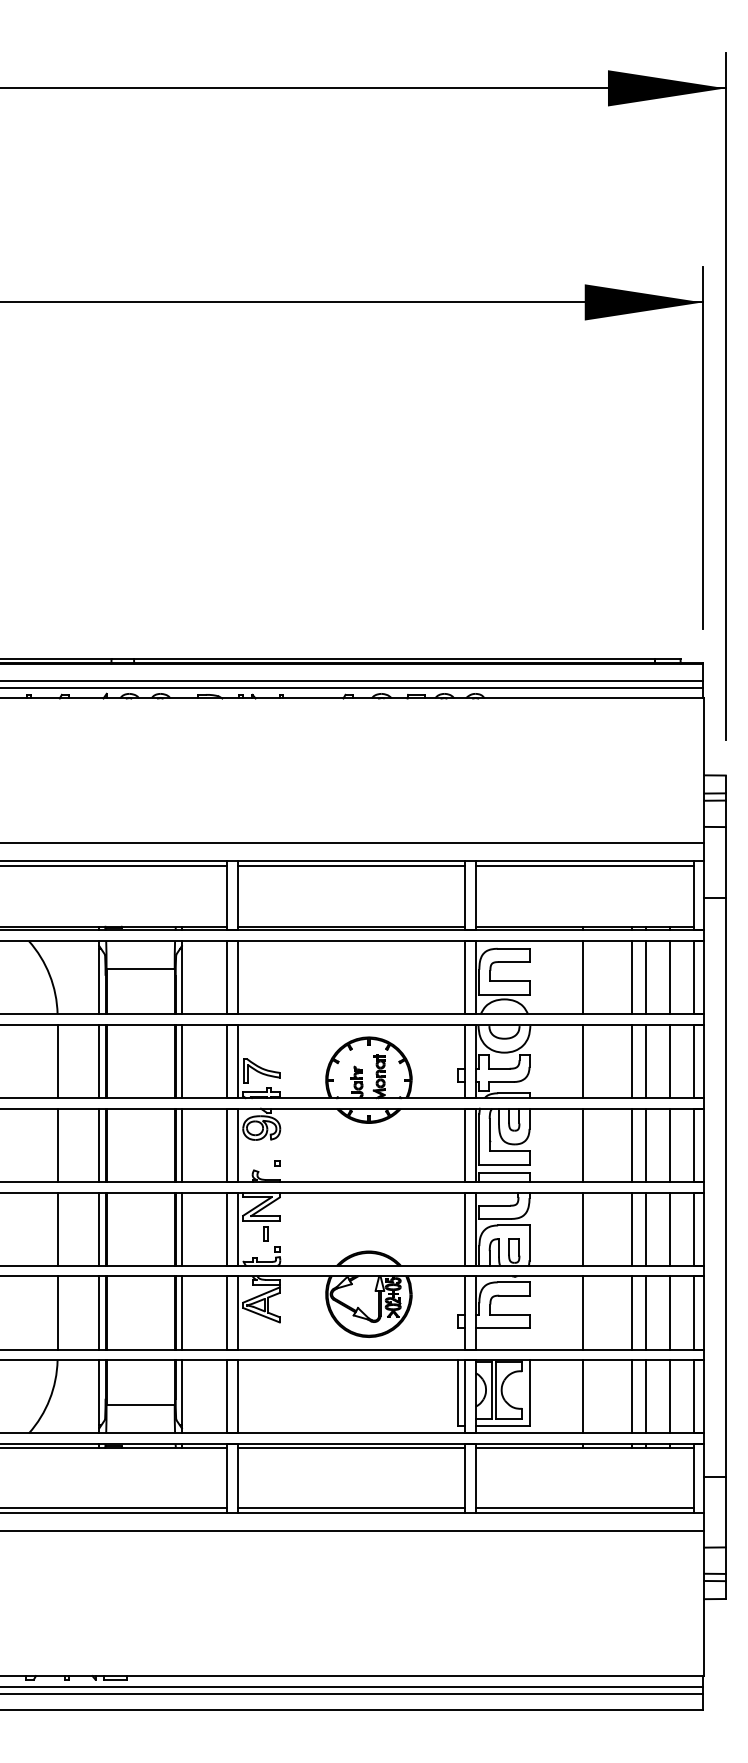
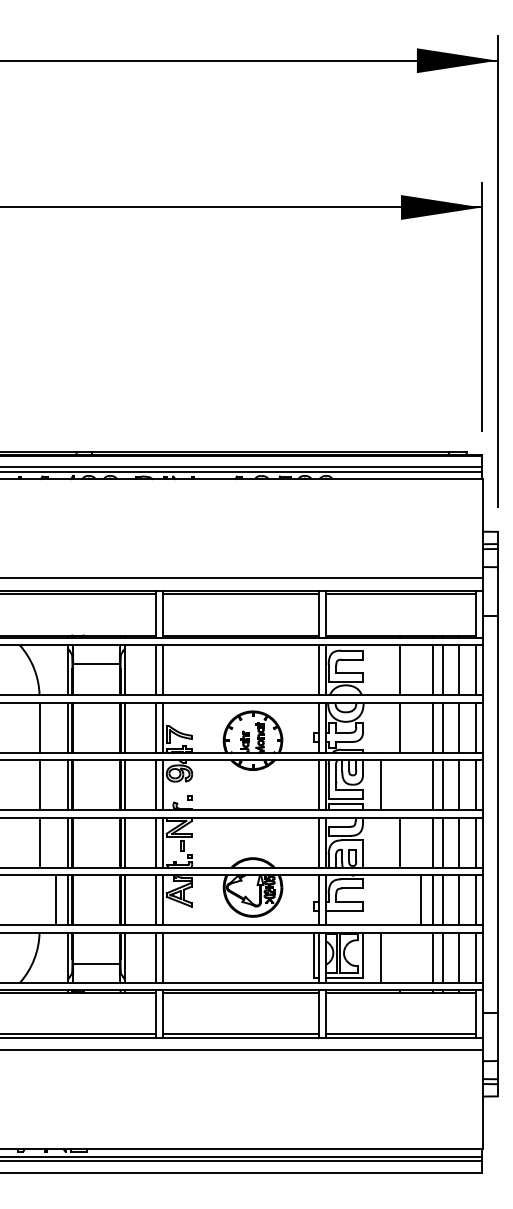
line: (582, 1145) -> (380, 785), moved
line: (57, 1313) -> (55, 900), moved
line: (582, 1313) -> (420, 900), moved
line: (582, 1396) -> (380, 957), moved

